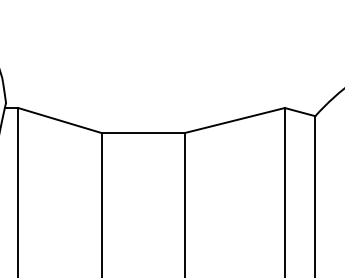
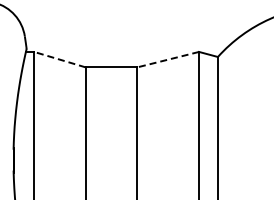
line: (59, 120) -> (59, 59), solid -> dashed
line: (235, 120) -> (168, 59), solid -> dashed

